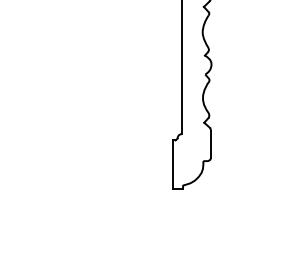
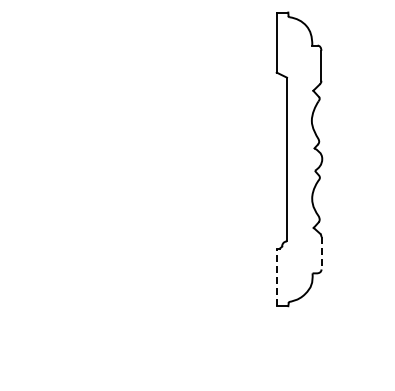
line: (210, 144) -> (321, 253), solid -> dashed
line: (172, 164) -> (276, 277), solid -> dashed

